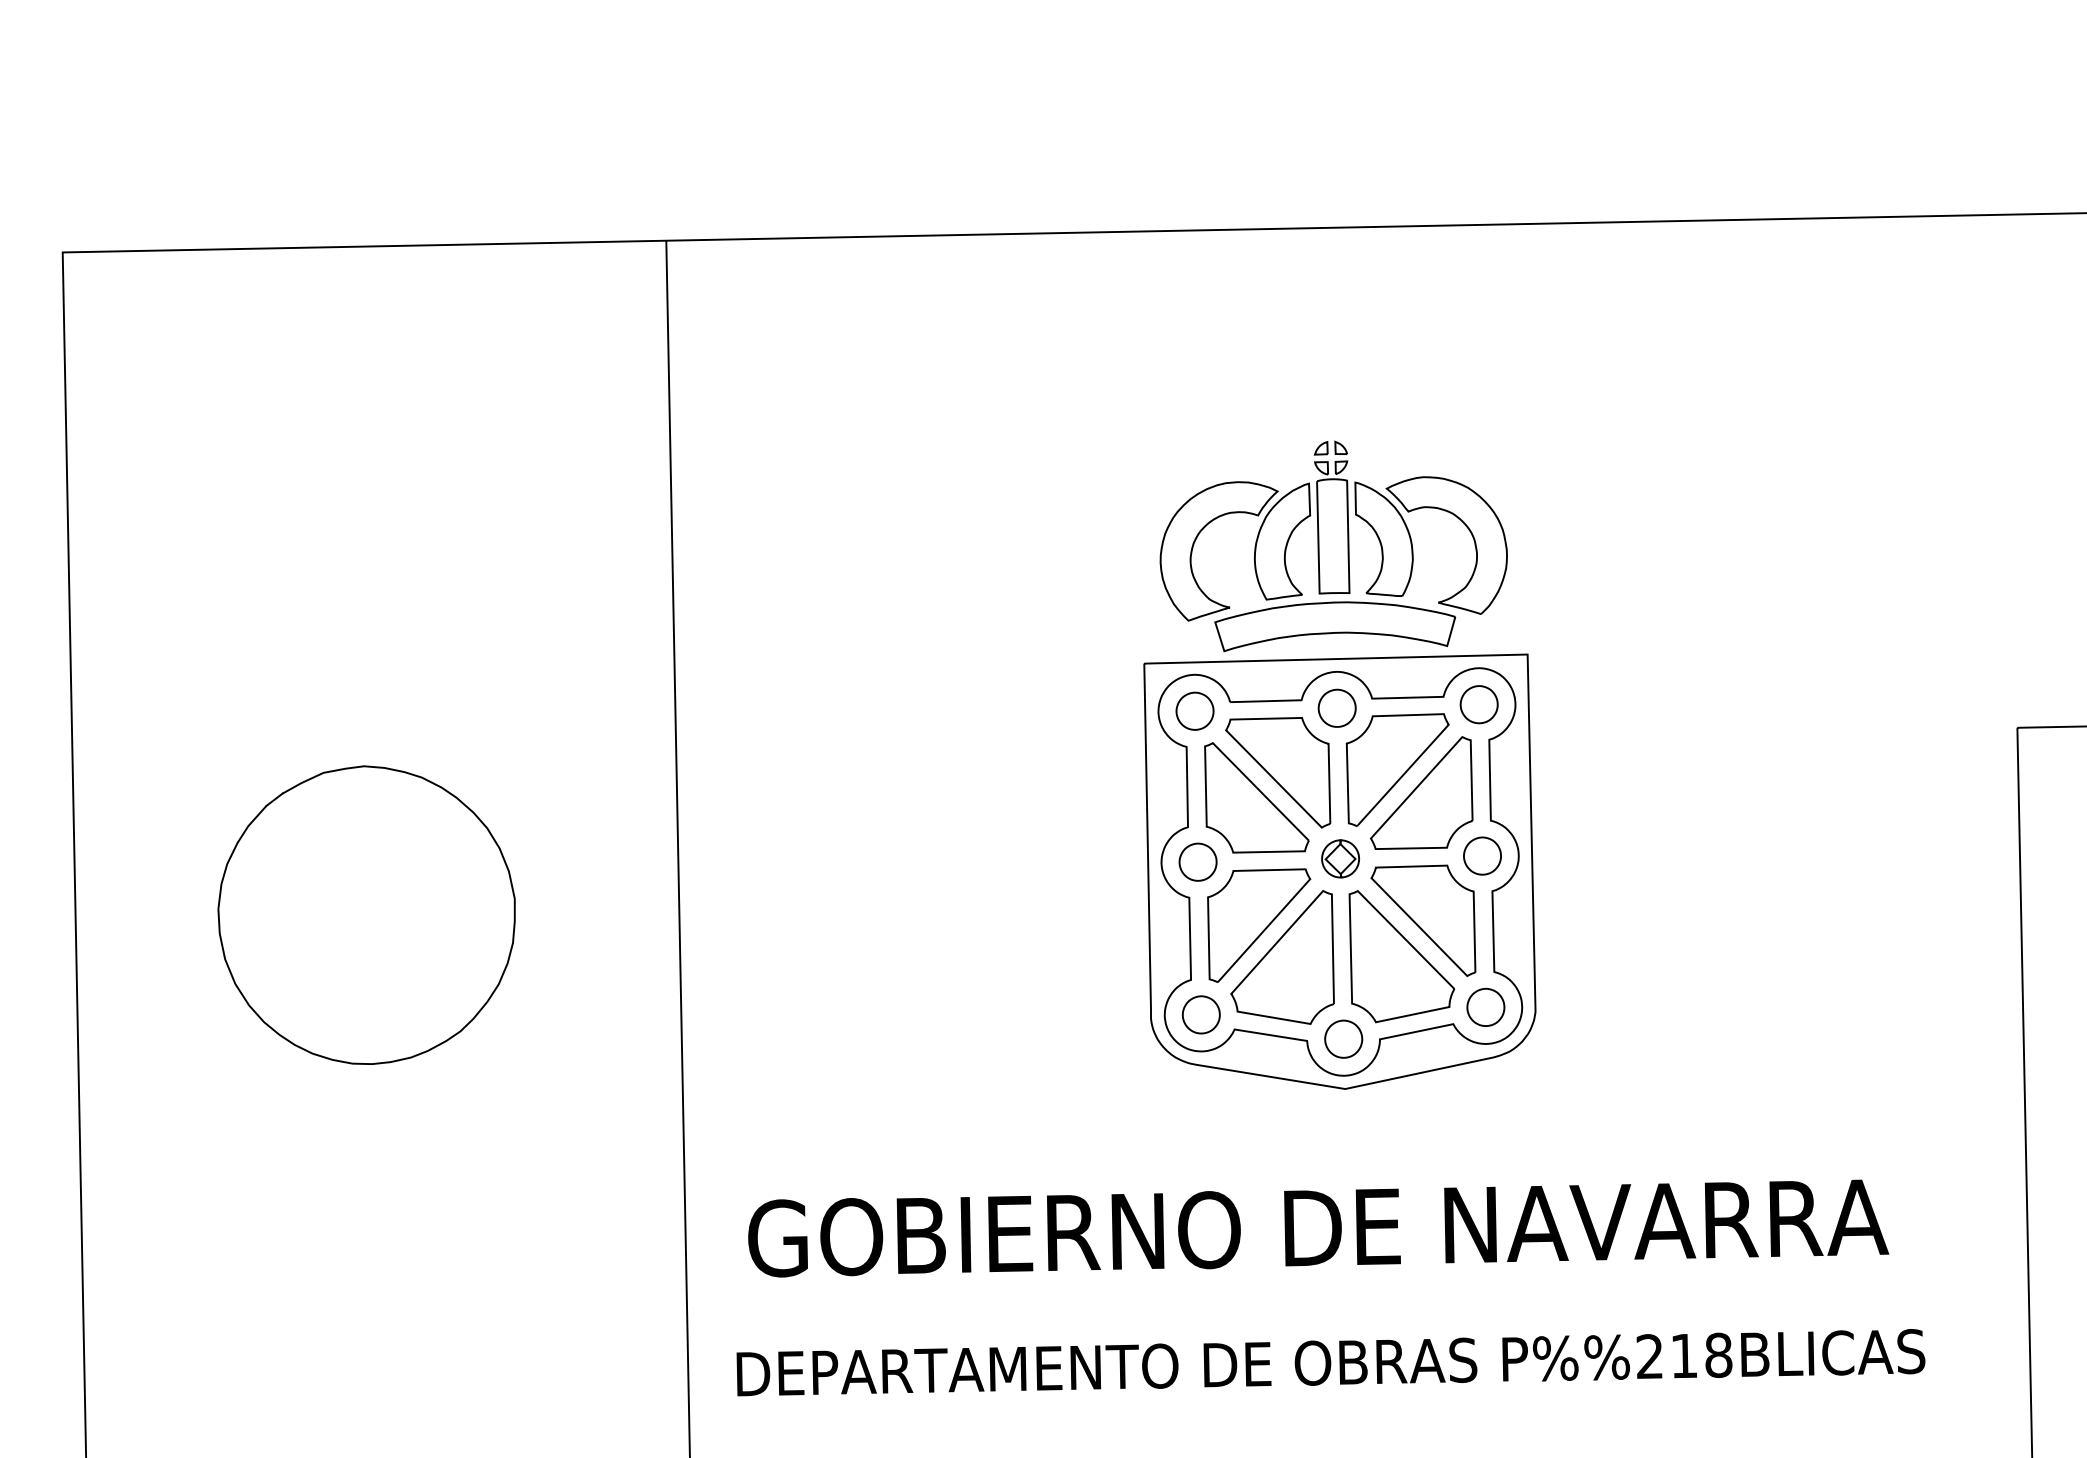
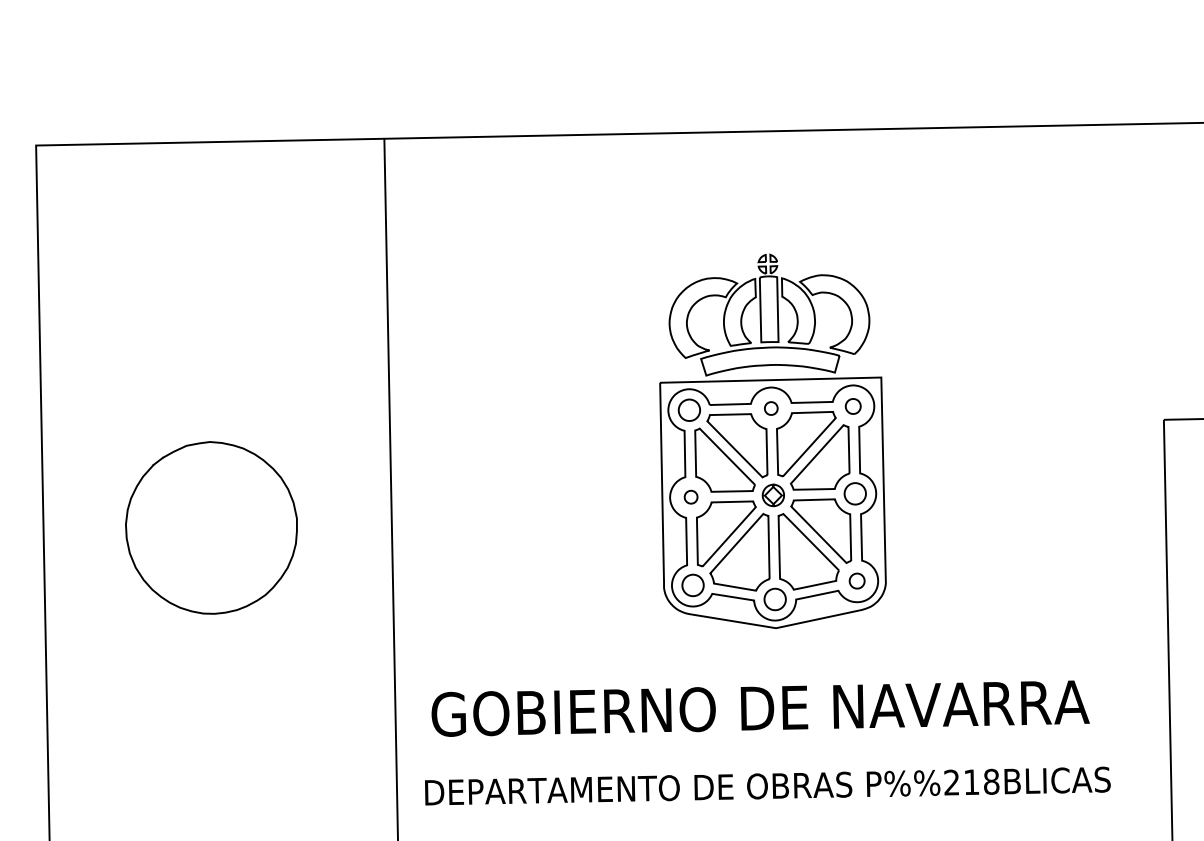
part: (1477, 704) -> (852, 406), size x0.7
part: (1335, 708) -> (770, 408), size x0.6
part: (1196, 860) -> (690, 496), size x0.6
part: (1484, 1006) -> (856, 580), size x0.7

